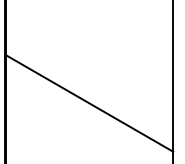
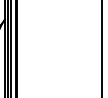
line: (88, 102) -> (58, 54), removed

